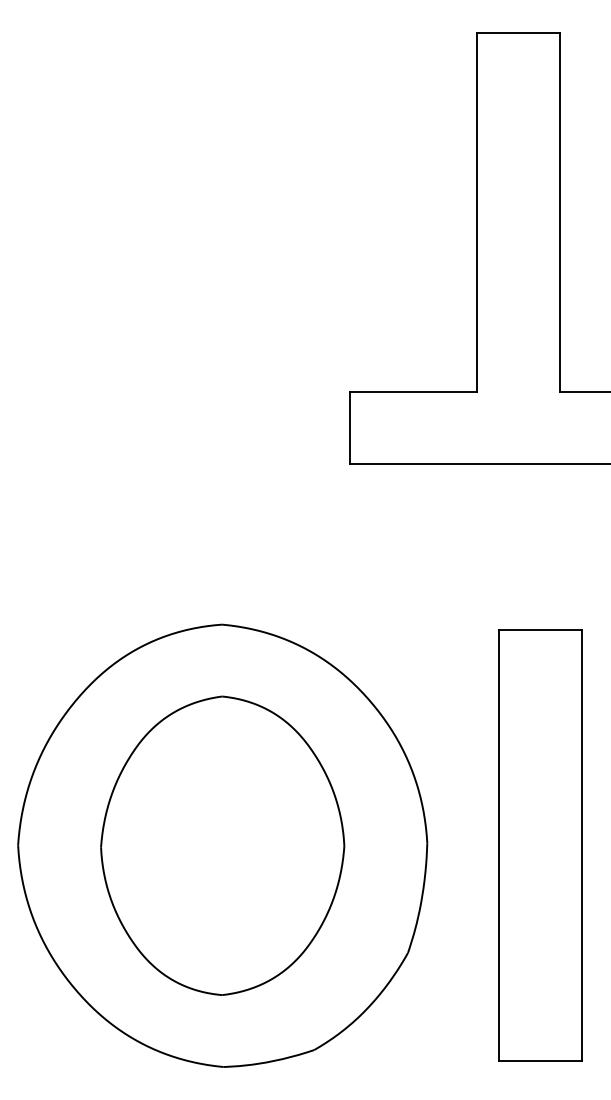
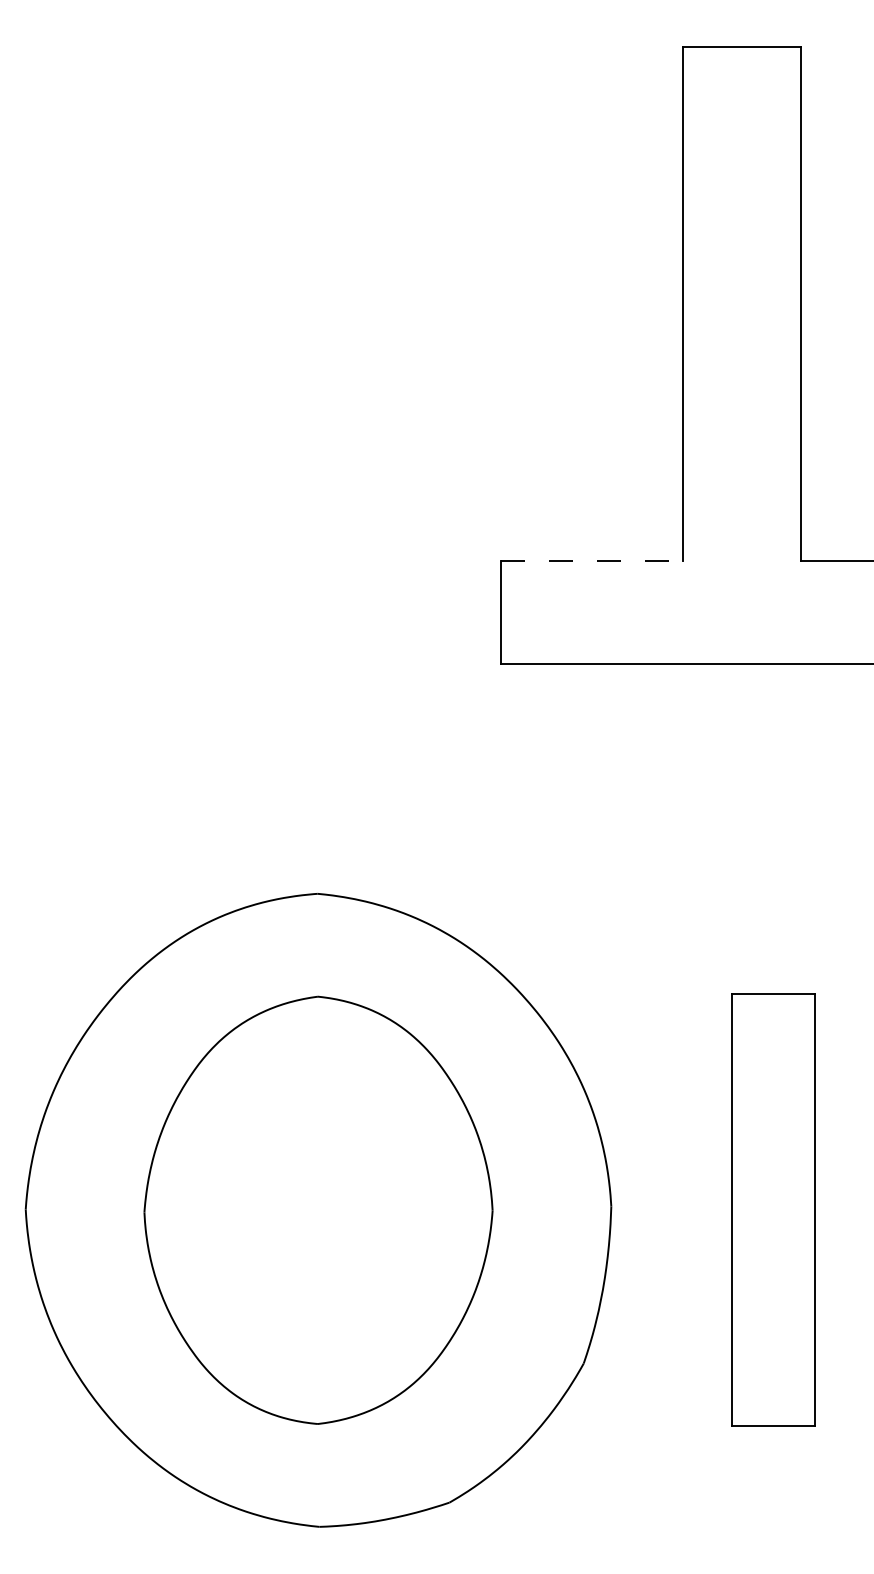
line: (413, 392) -> (591, 561), solid -> dashed
part: (540, 845) -> (773, 1209), size x0.7

